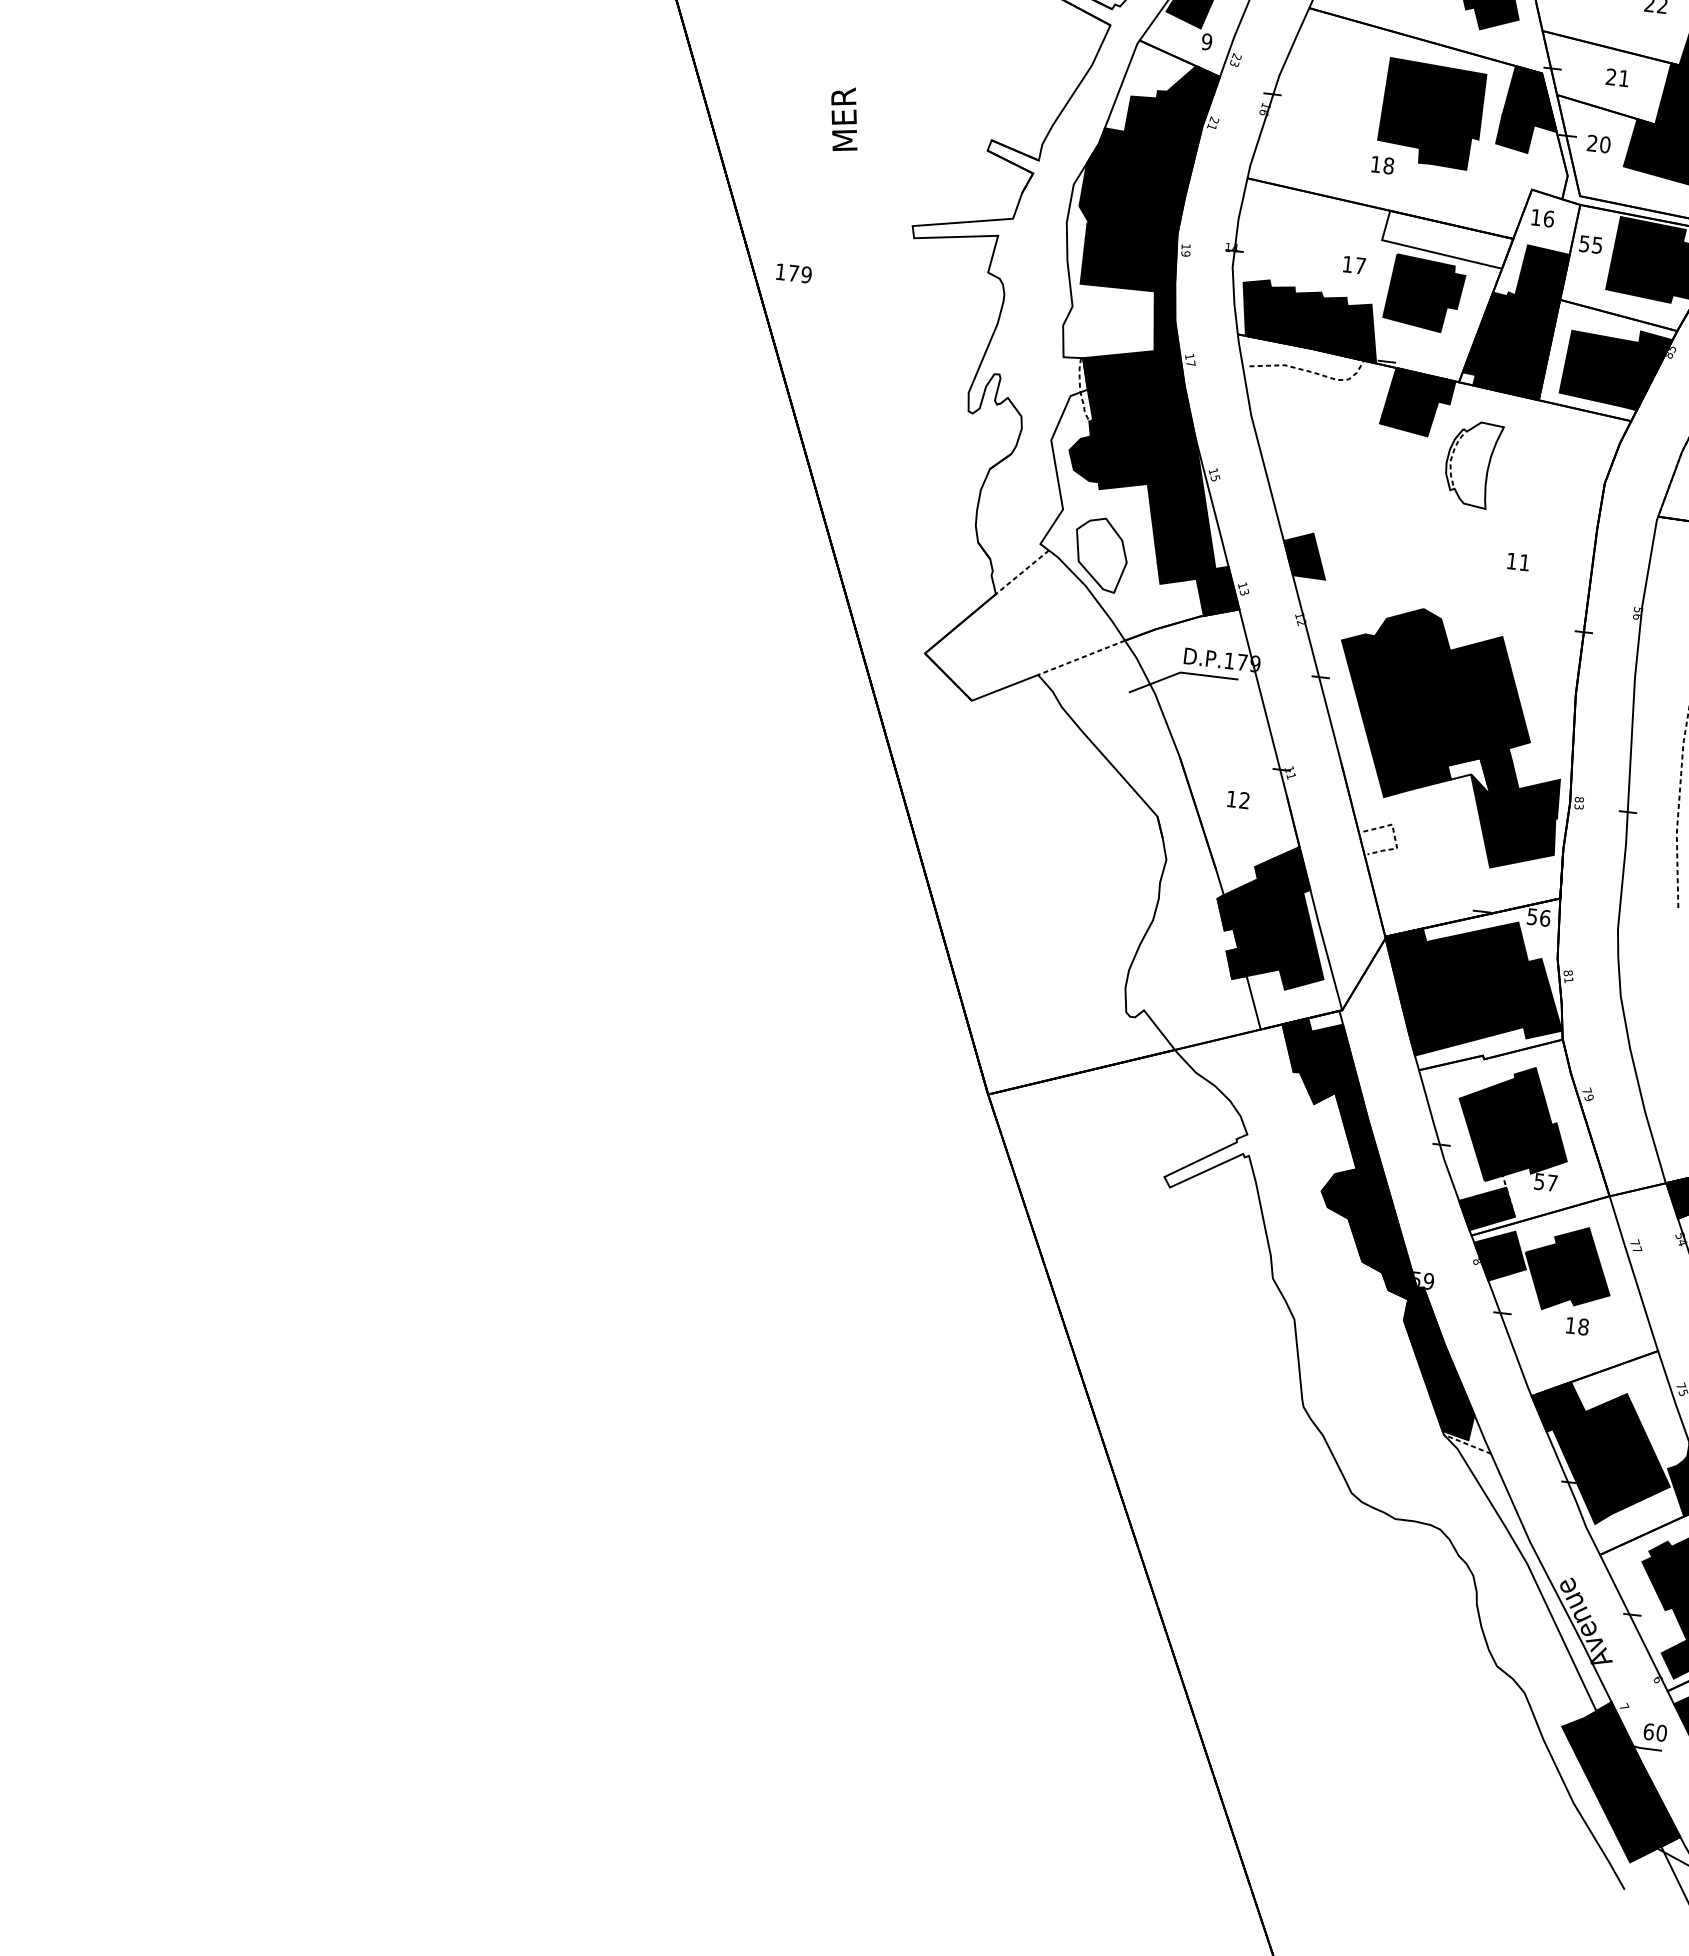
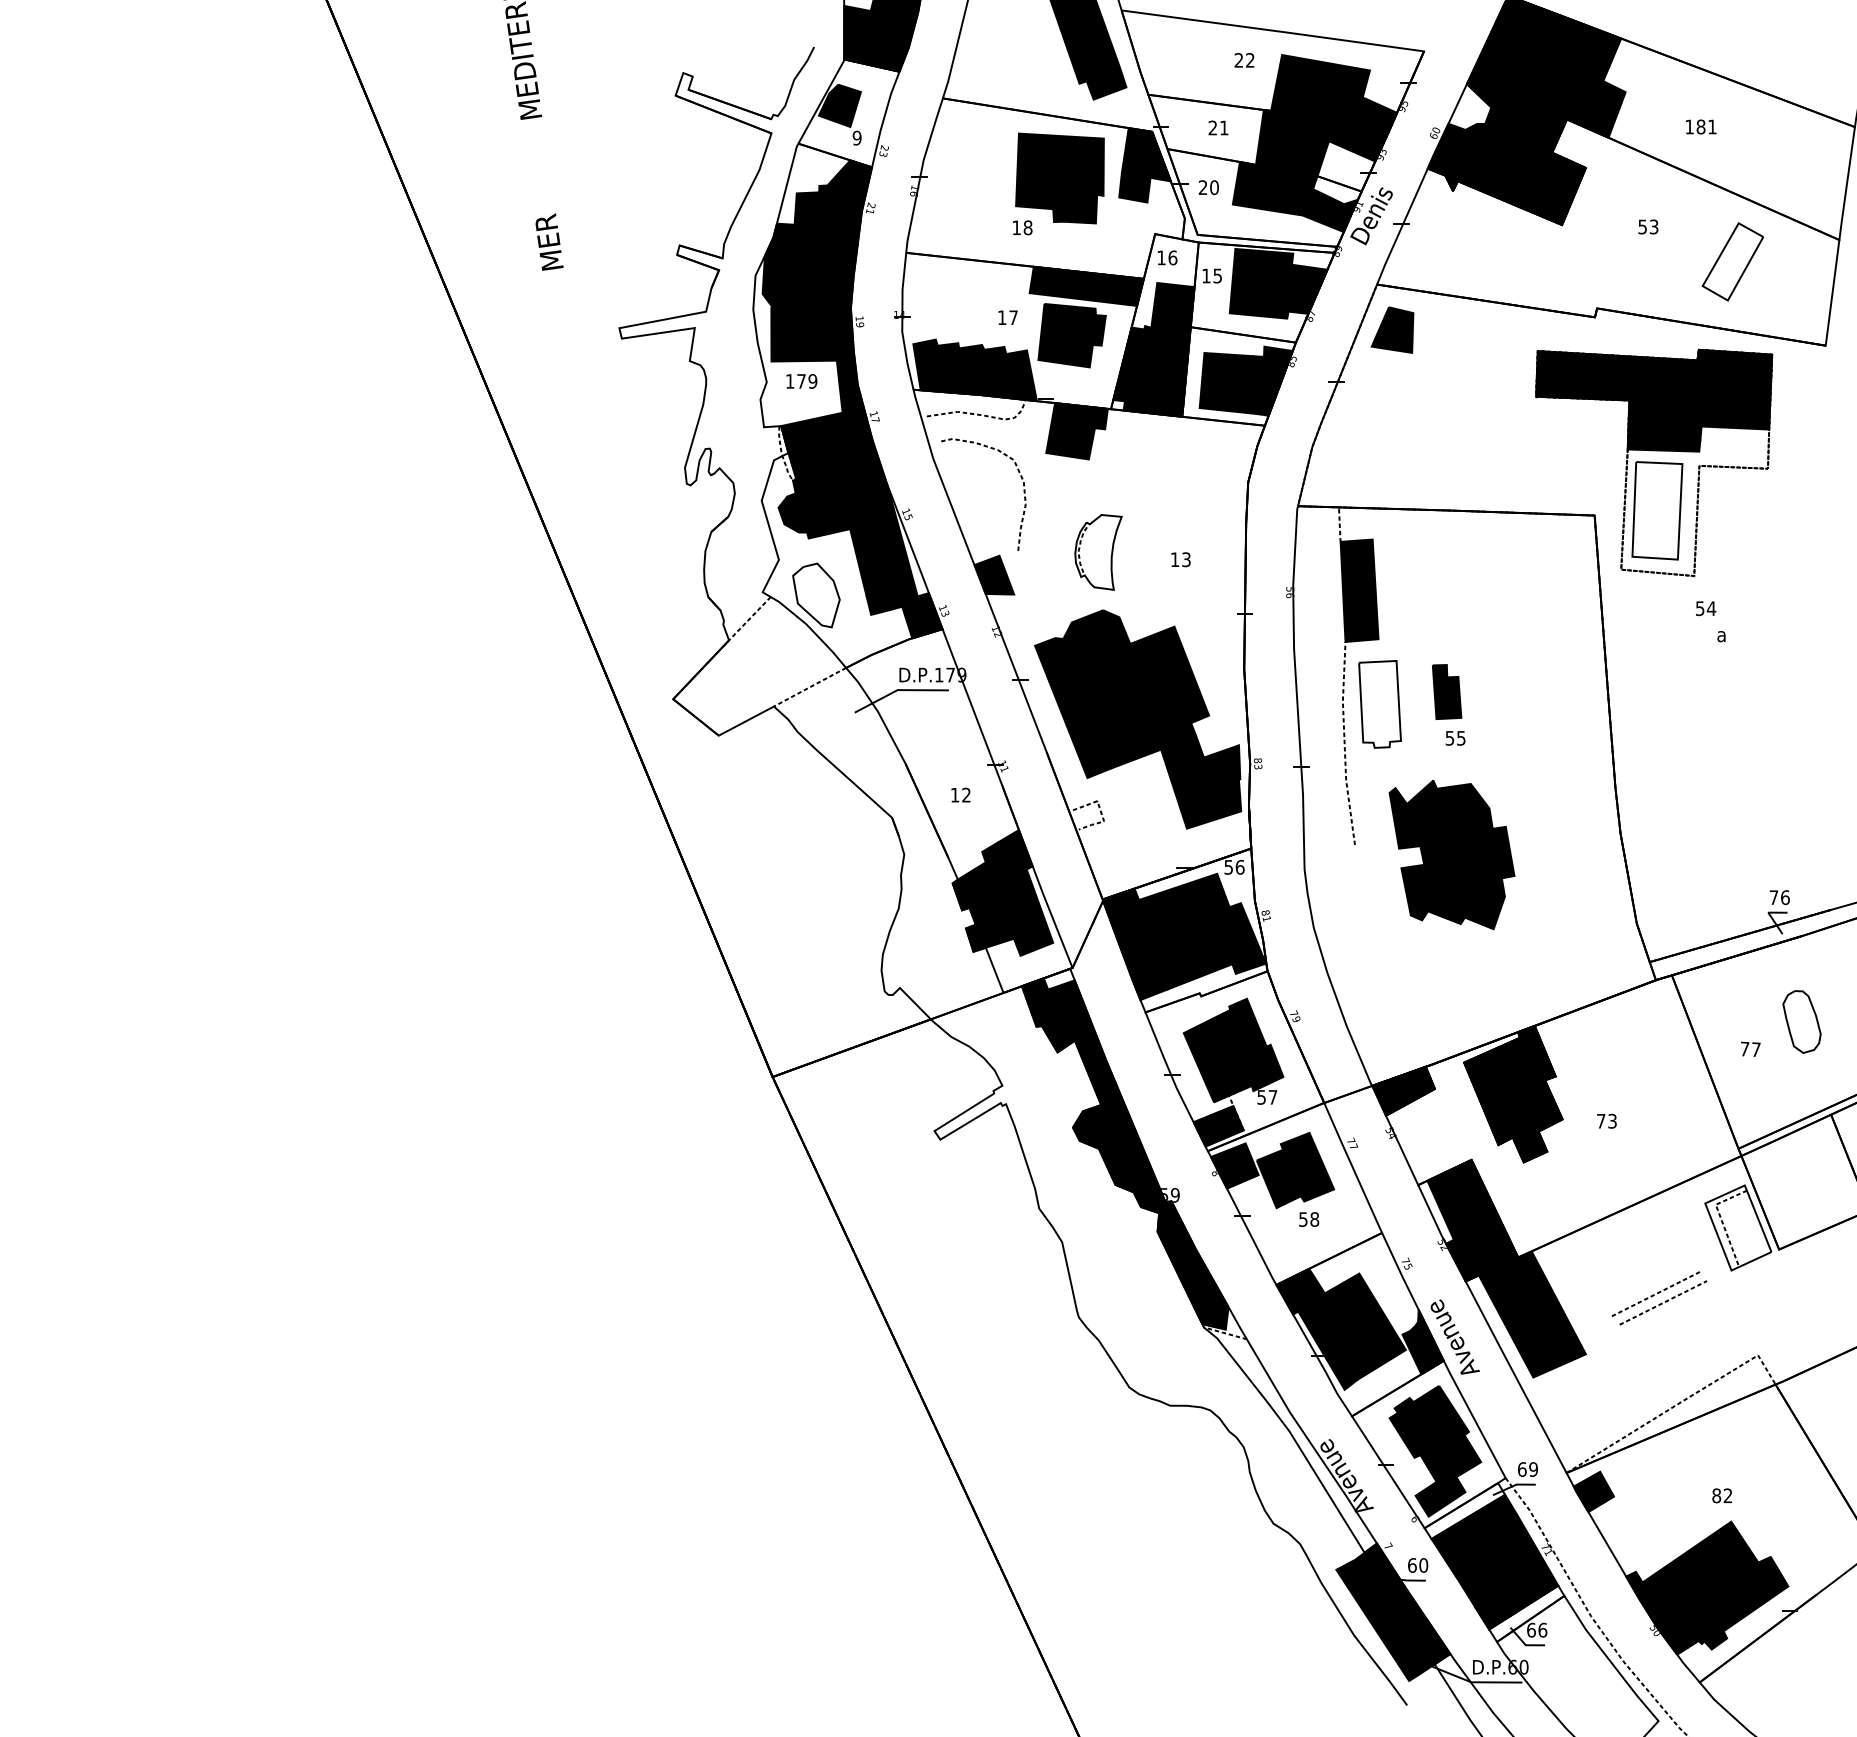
fill: (1447, 238) -> (1086, 285), added
text: (1584, 243) -> (1206, 275), 55 -> 15
text: (793, 273) -> (801, 381), moved
part: (1473, 464) -> (1098, 552), moved
curve: (1348, 466) -> (1023, 493), added
text: (1524, 562) -> (1186, 559), 11 -> 13
fill: (1469, 774) -> (1159, 749), added
text: (1570, 1325) -> (1303, 1219), 18 -> 58

